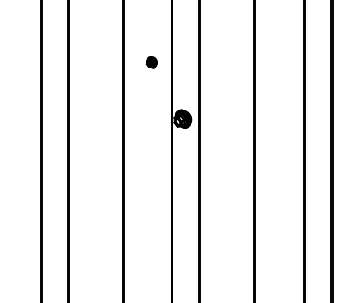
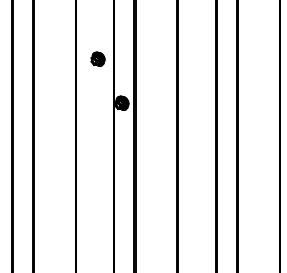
part: (151, 61) -> (97, 58), size x1.67

